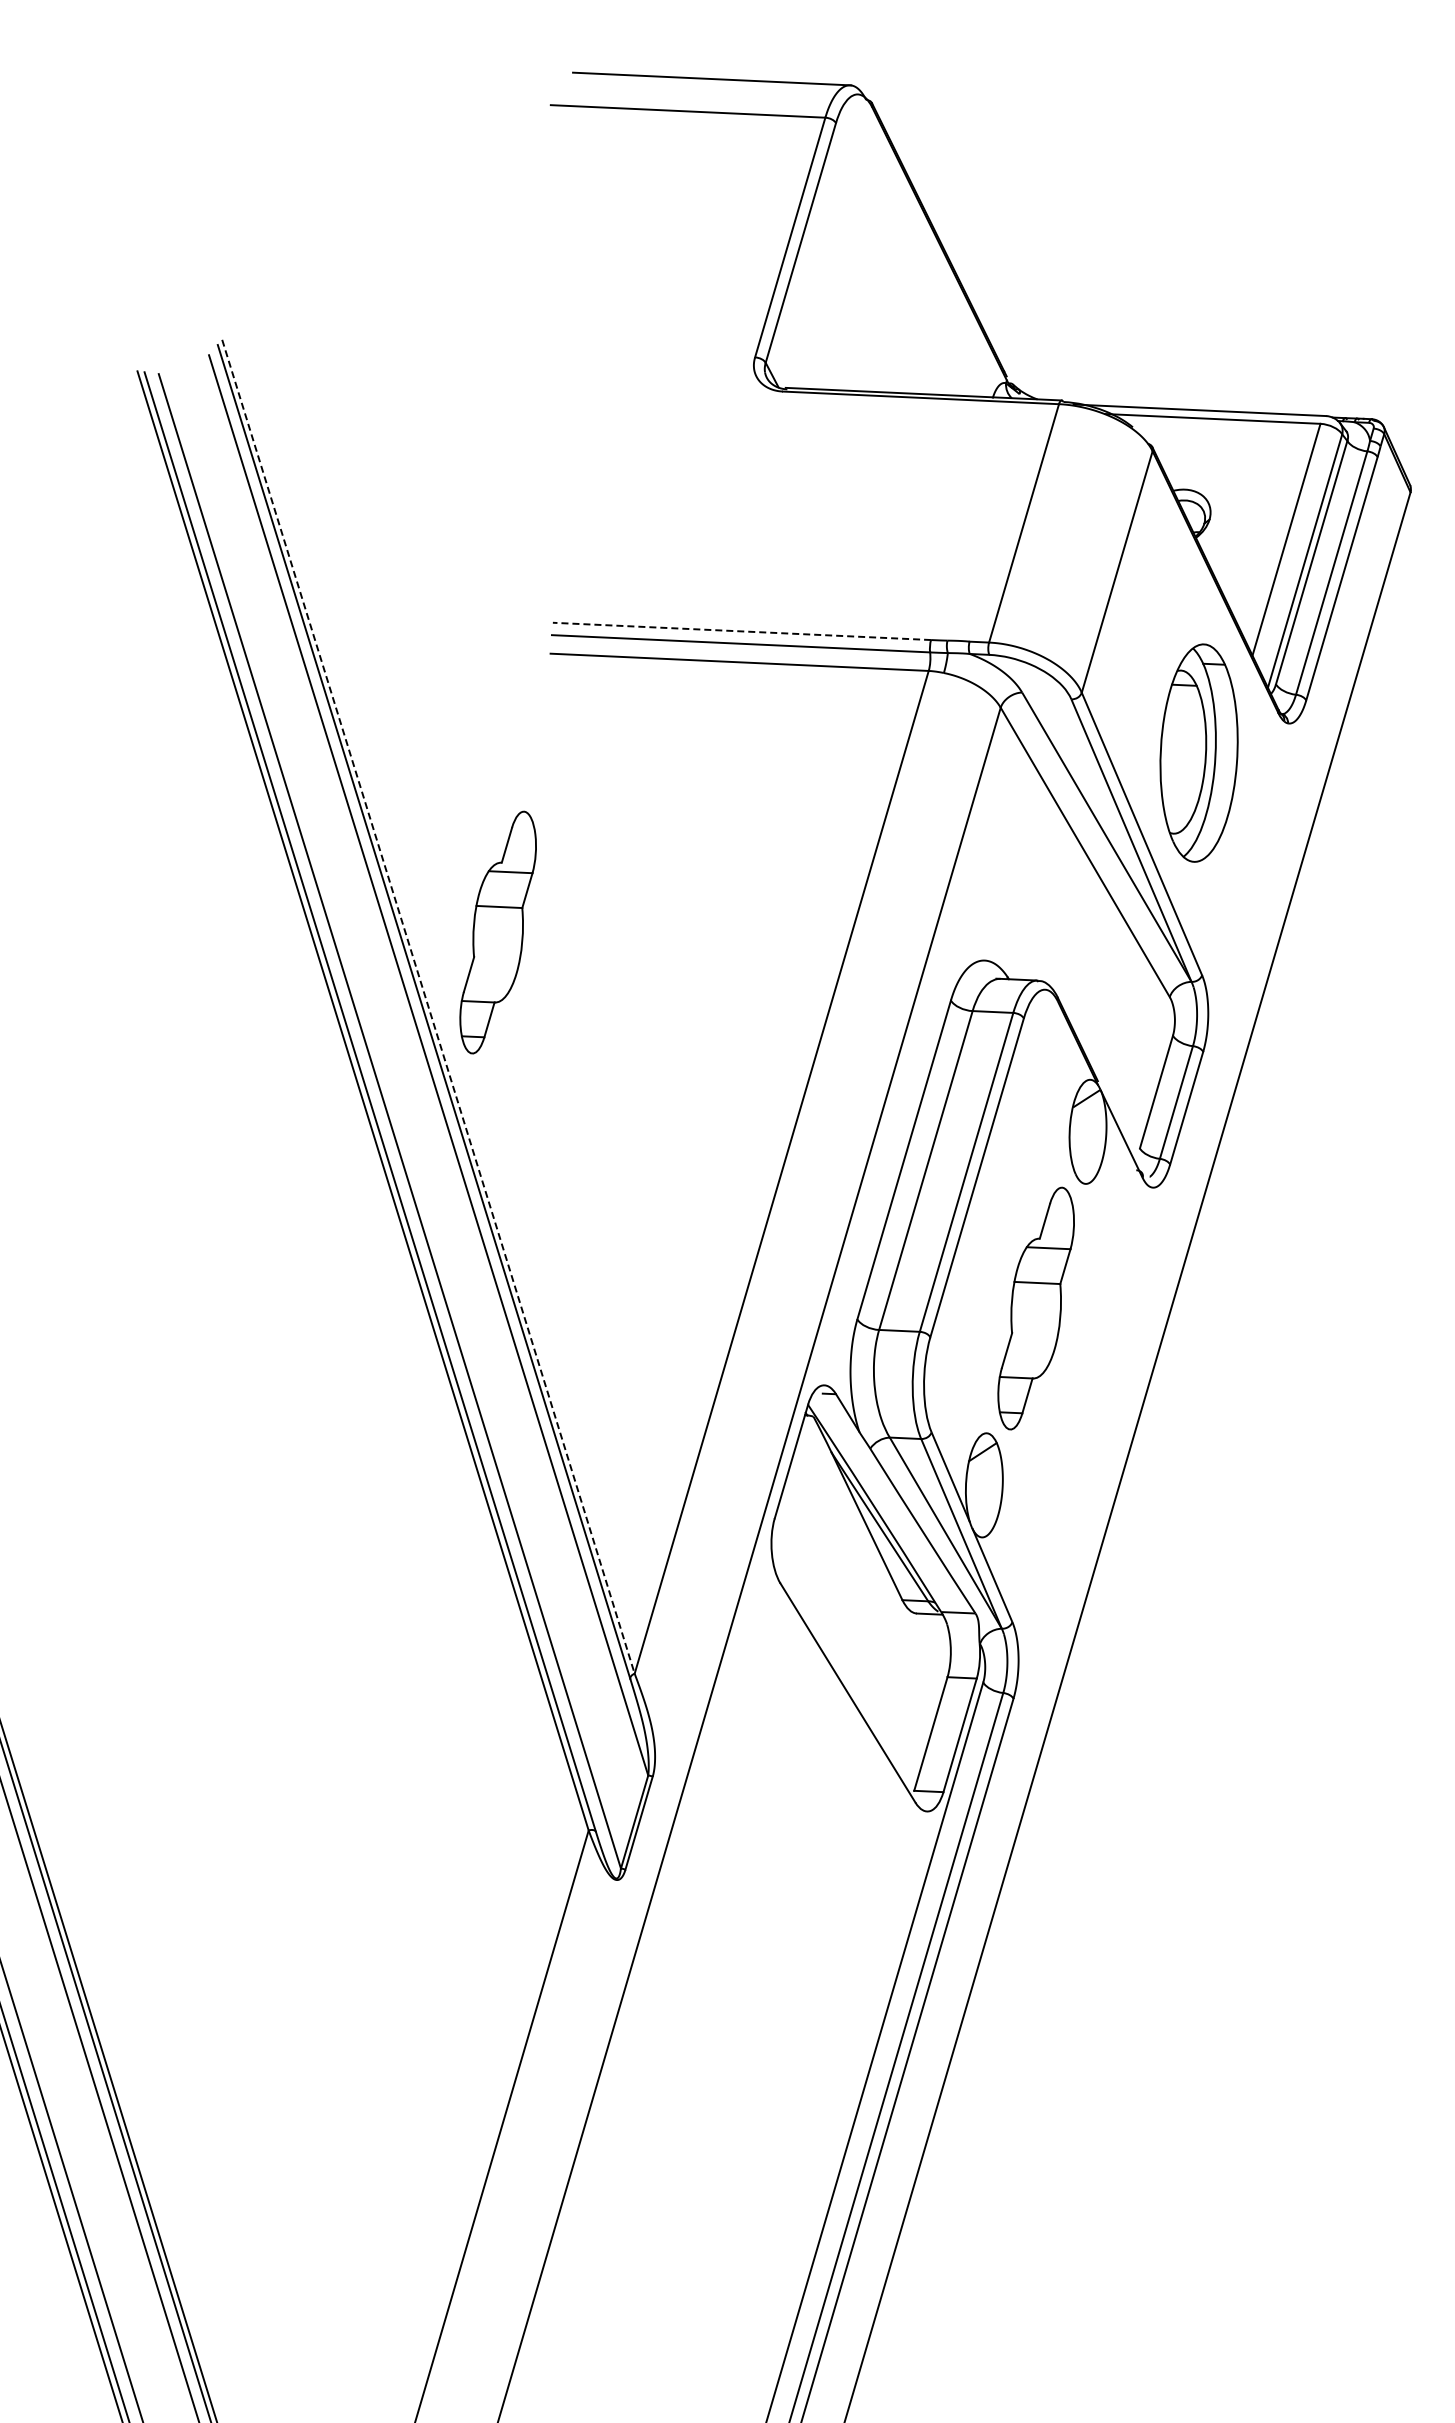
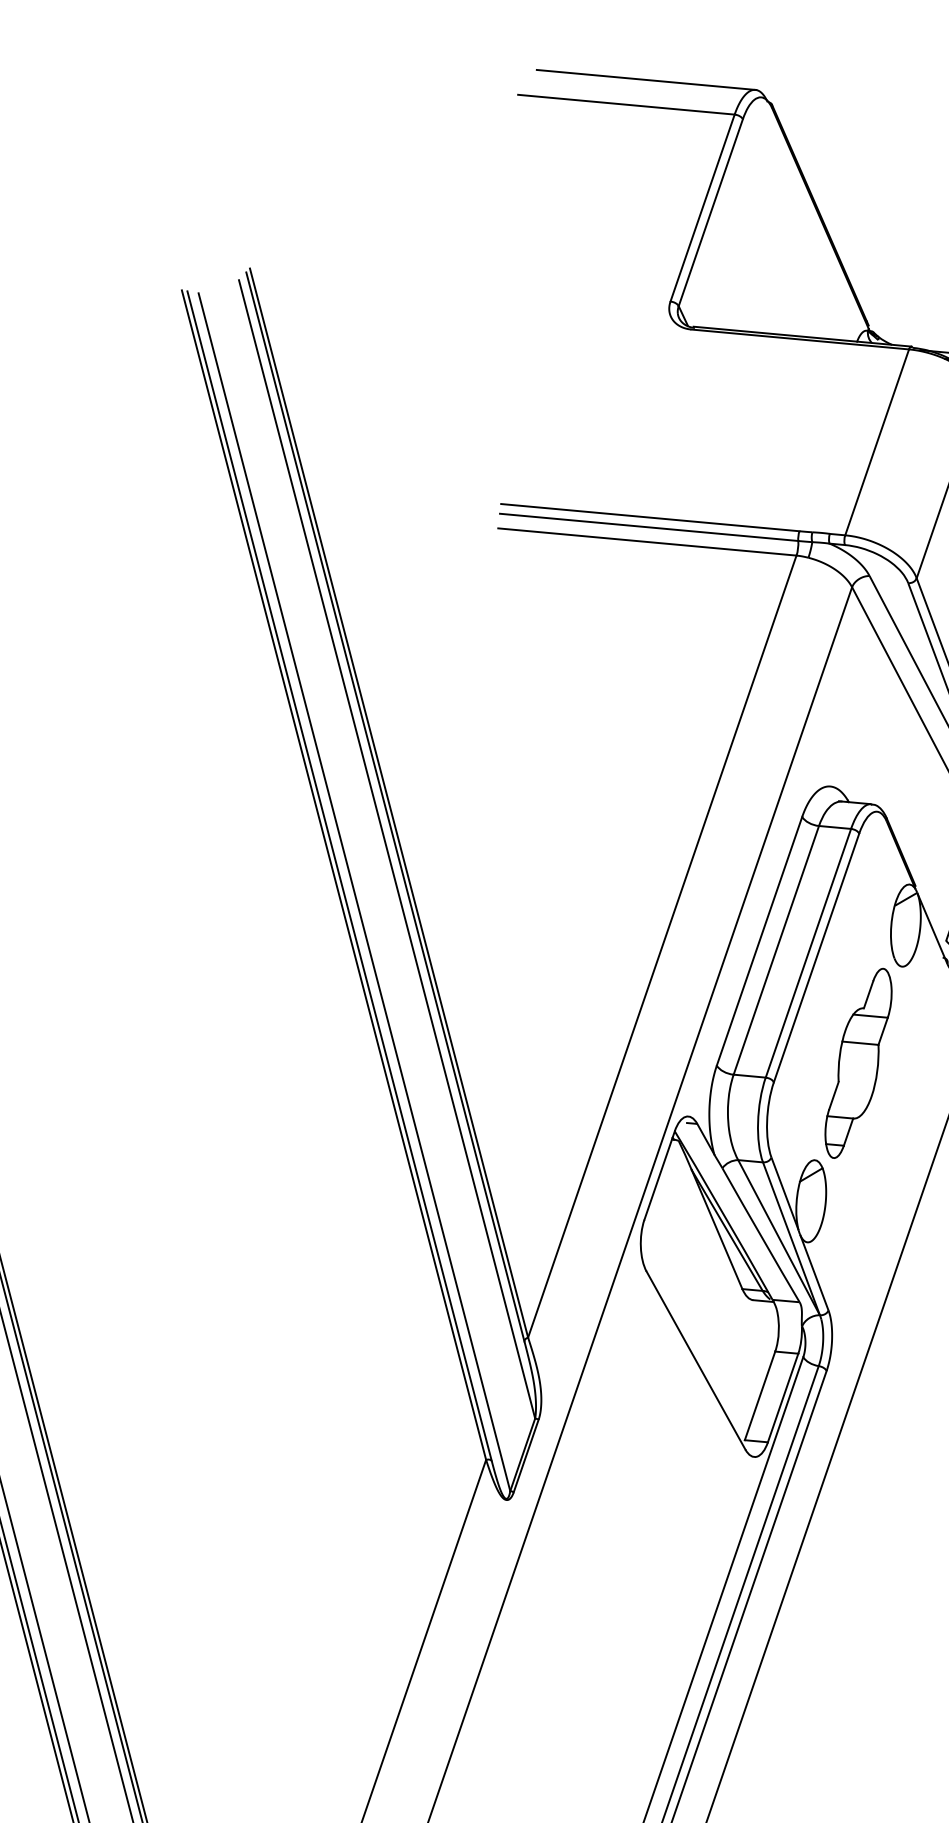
line: (741, 631) -> (649, 517), dashed -> solid
part: (497, 932) -> (446, 746), removed
line: (428, 1007) -> (389, 803), dashed -> solid

